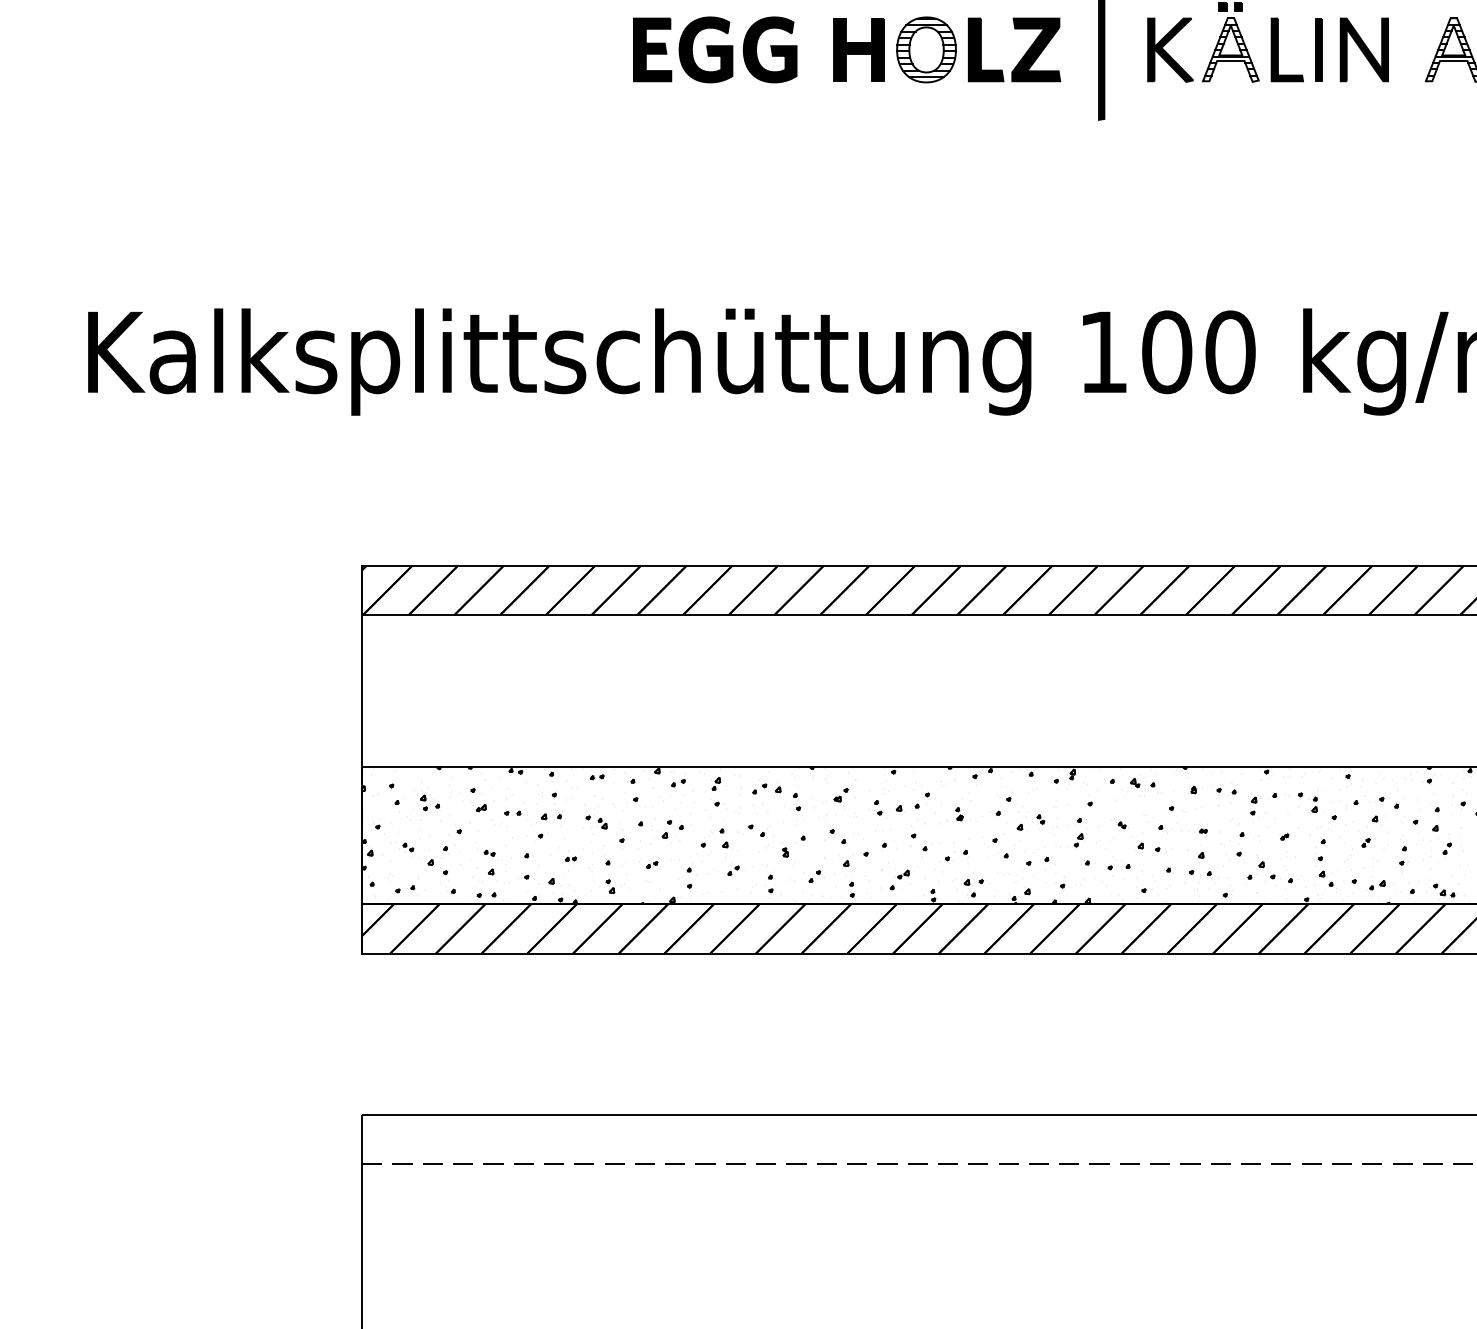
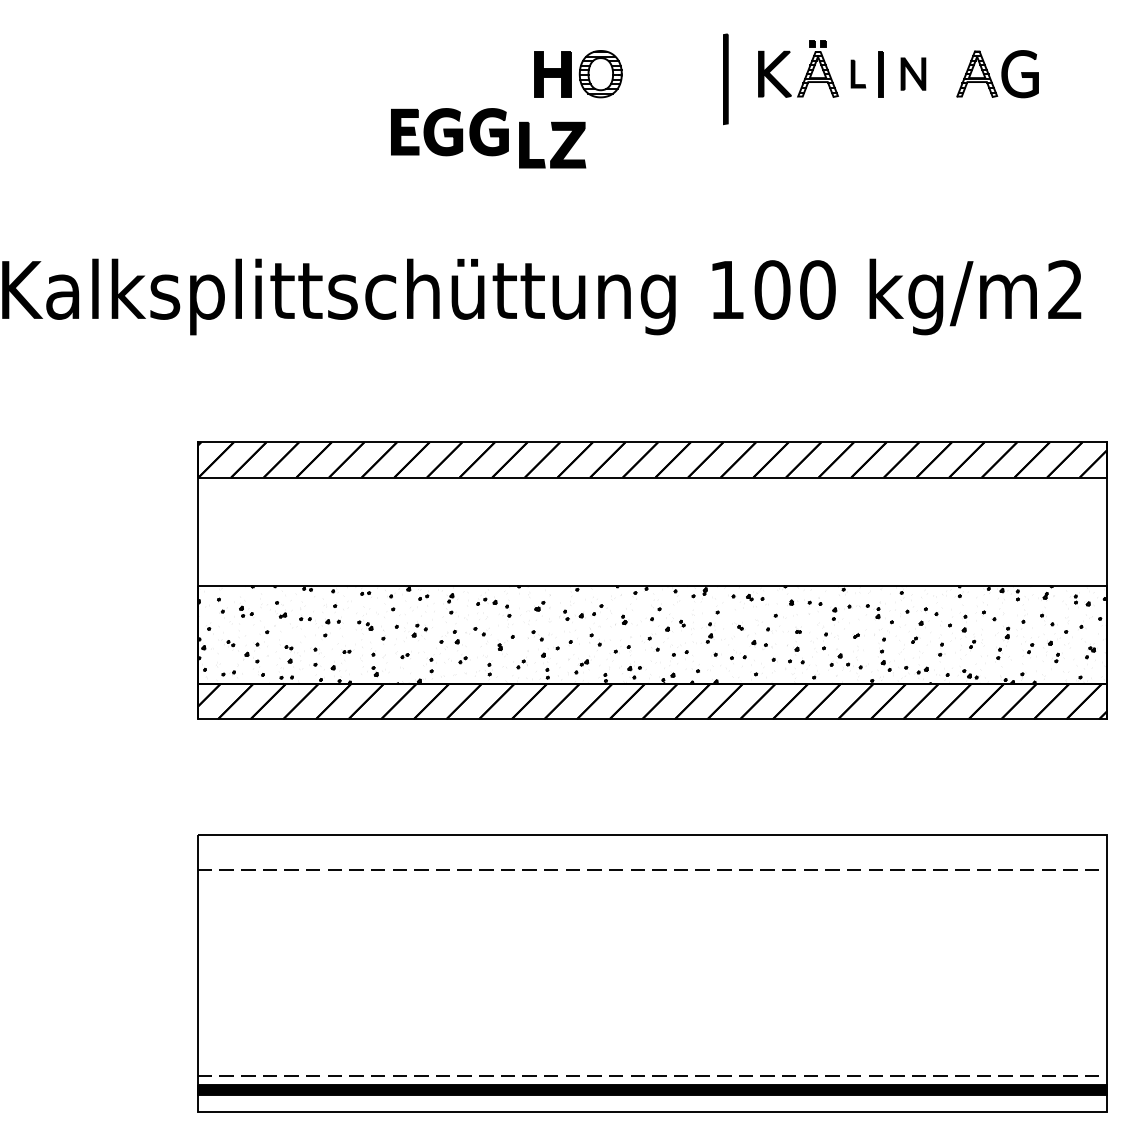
part: (1287, 48) -> (858, 73), size x0.6
part: (1364, 48) -> (913, 73), size x0.7
part: (714, 50) -> (449, 132), moved
part: (1022, 55) -> (558, 149), moved

